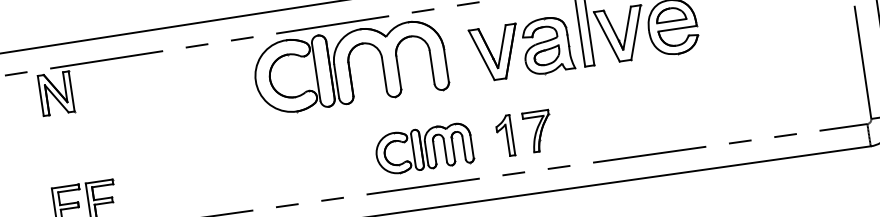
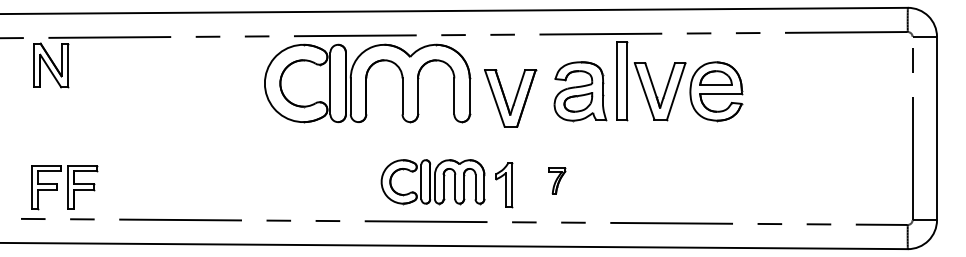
part: (496, 53) -> (510, 98), moved
part: (538, 131) -> (557, 181), size x0.6
part: (505, 136) -> (504, 185), moved

